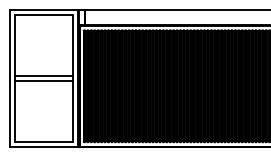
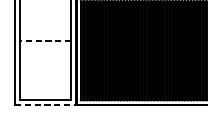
line: (44, 75) -> (45, 41), solid -> dashed
line: (43, 81) -> (44, 46), removed
line: (44, 147) -> (45, 105), solid -> dashed

